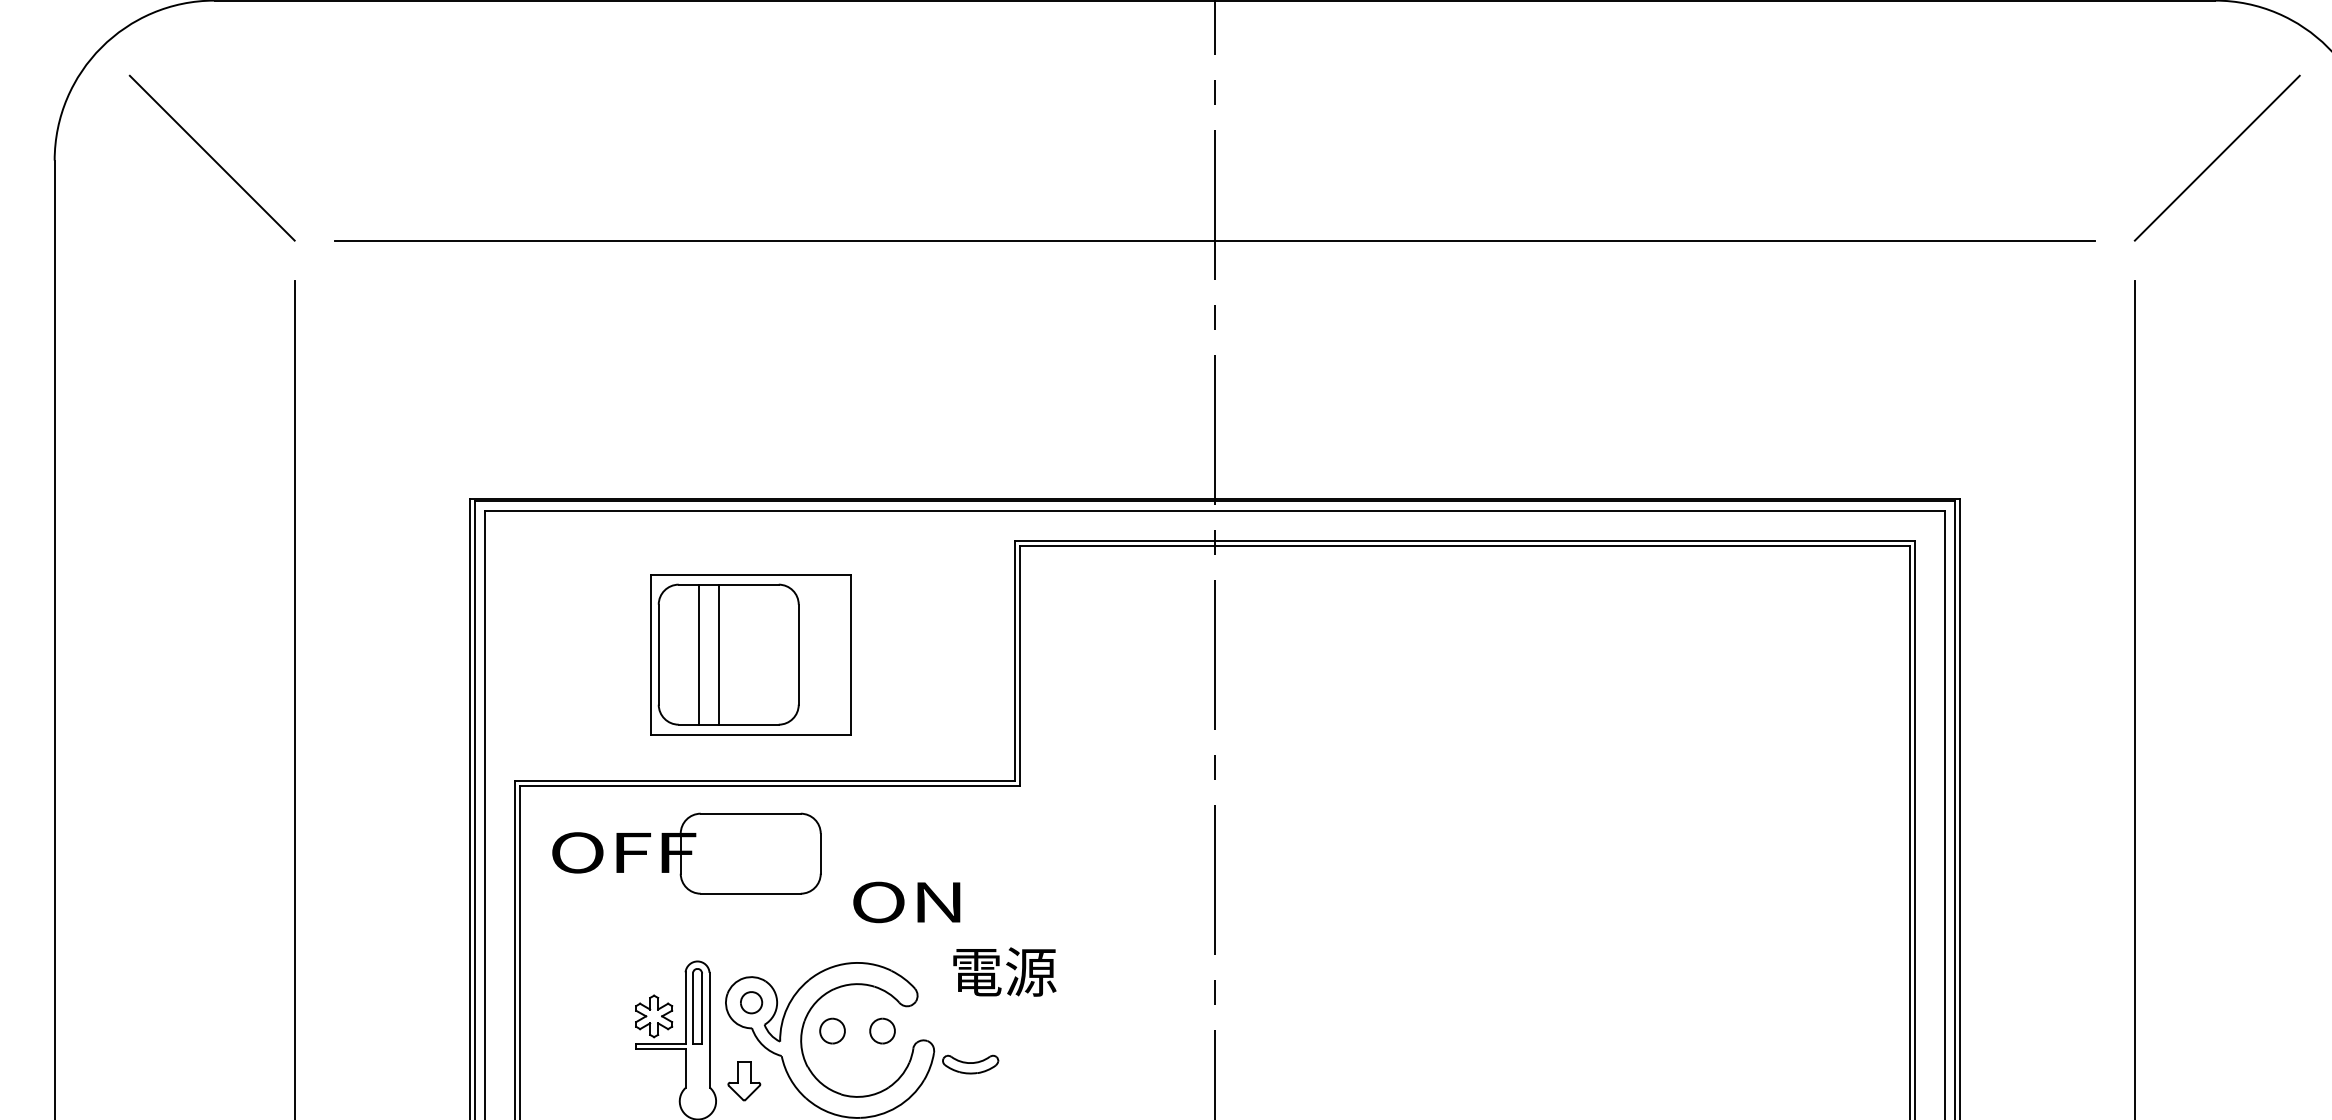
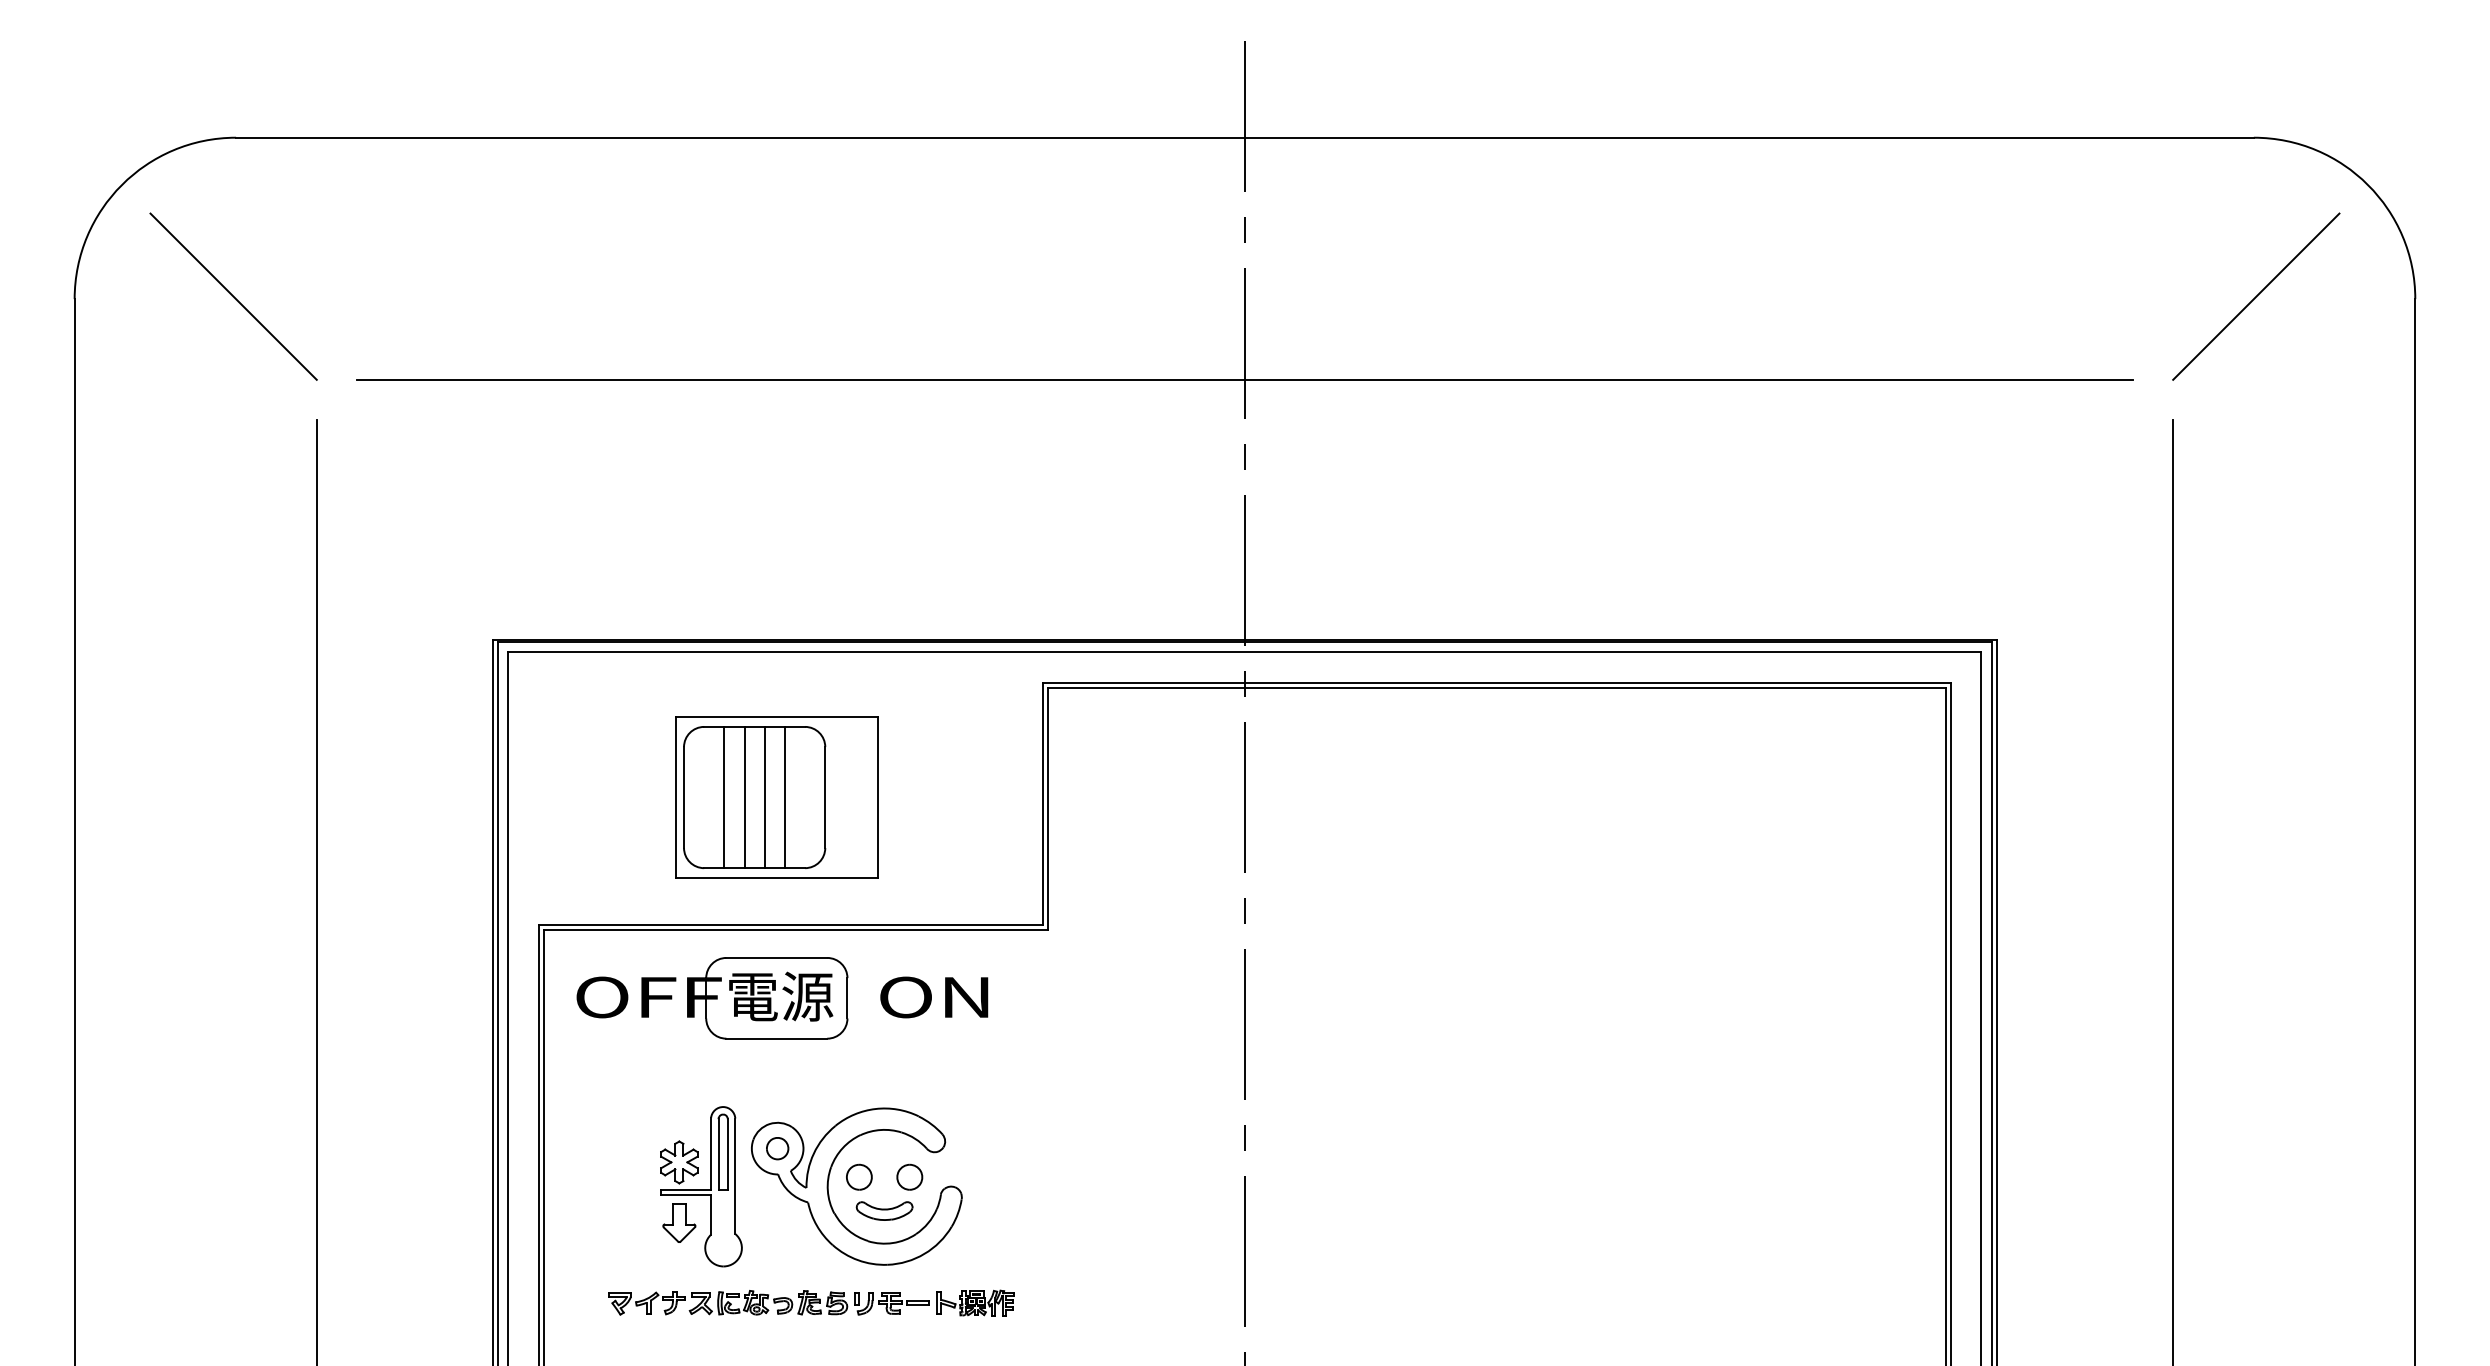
line: (738, 654) -> (764, 797), added
line: (758, 654) -> (784, 797), added
text: (907, 902) -> (934, 997), moved
text: (1005, 971) -> (781, 996), moved
part: (970, 1064) -> (884, 1210), moved
part: (744, 1080) -> (679, 1222), moved

